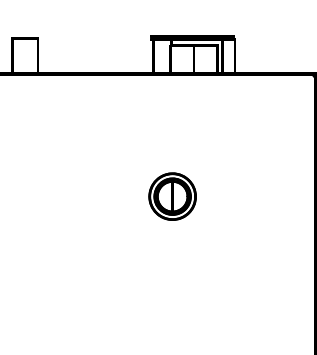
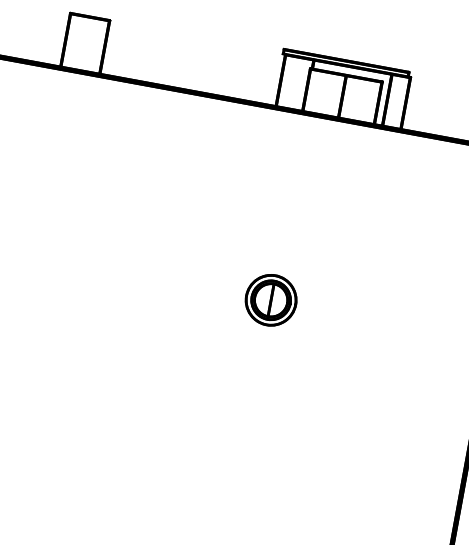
part: (172, 196) -> (271, 300), size x0.7

